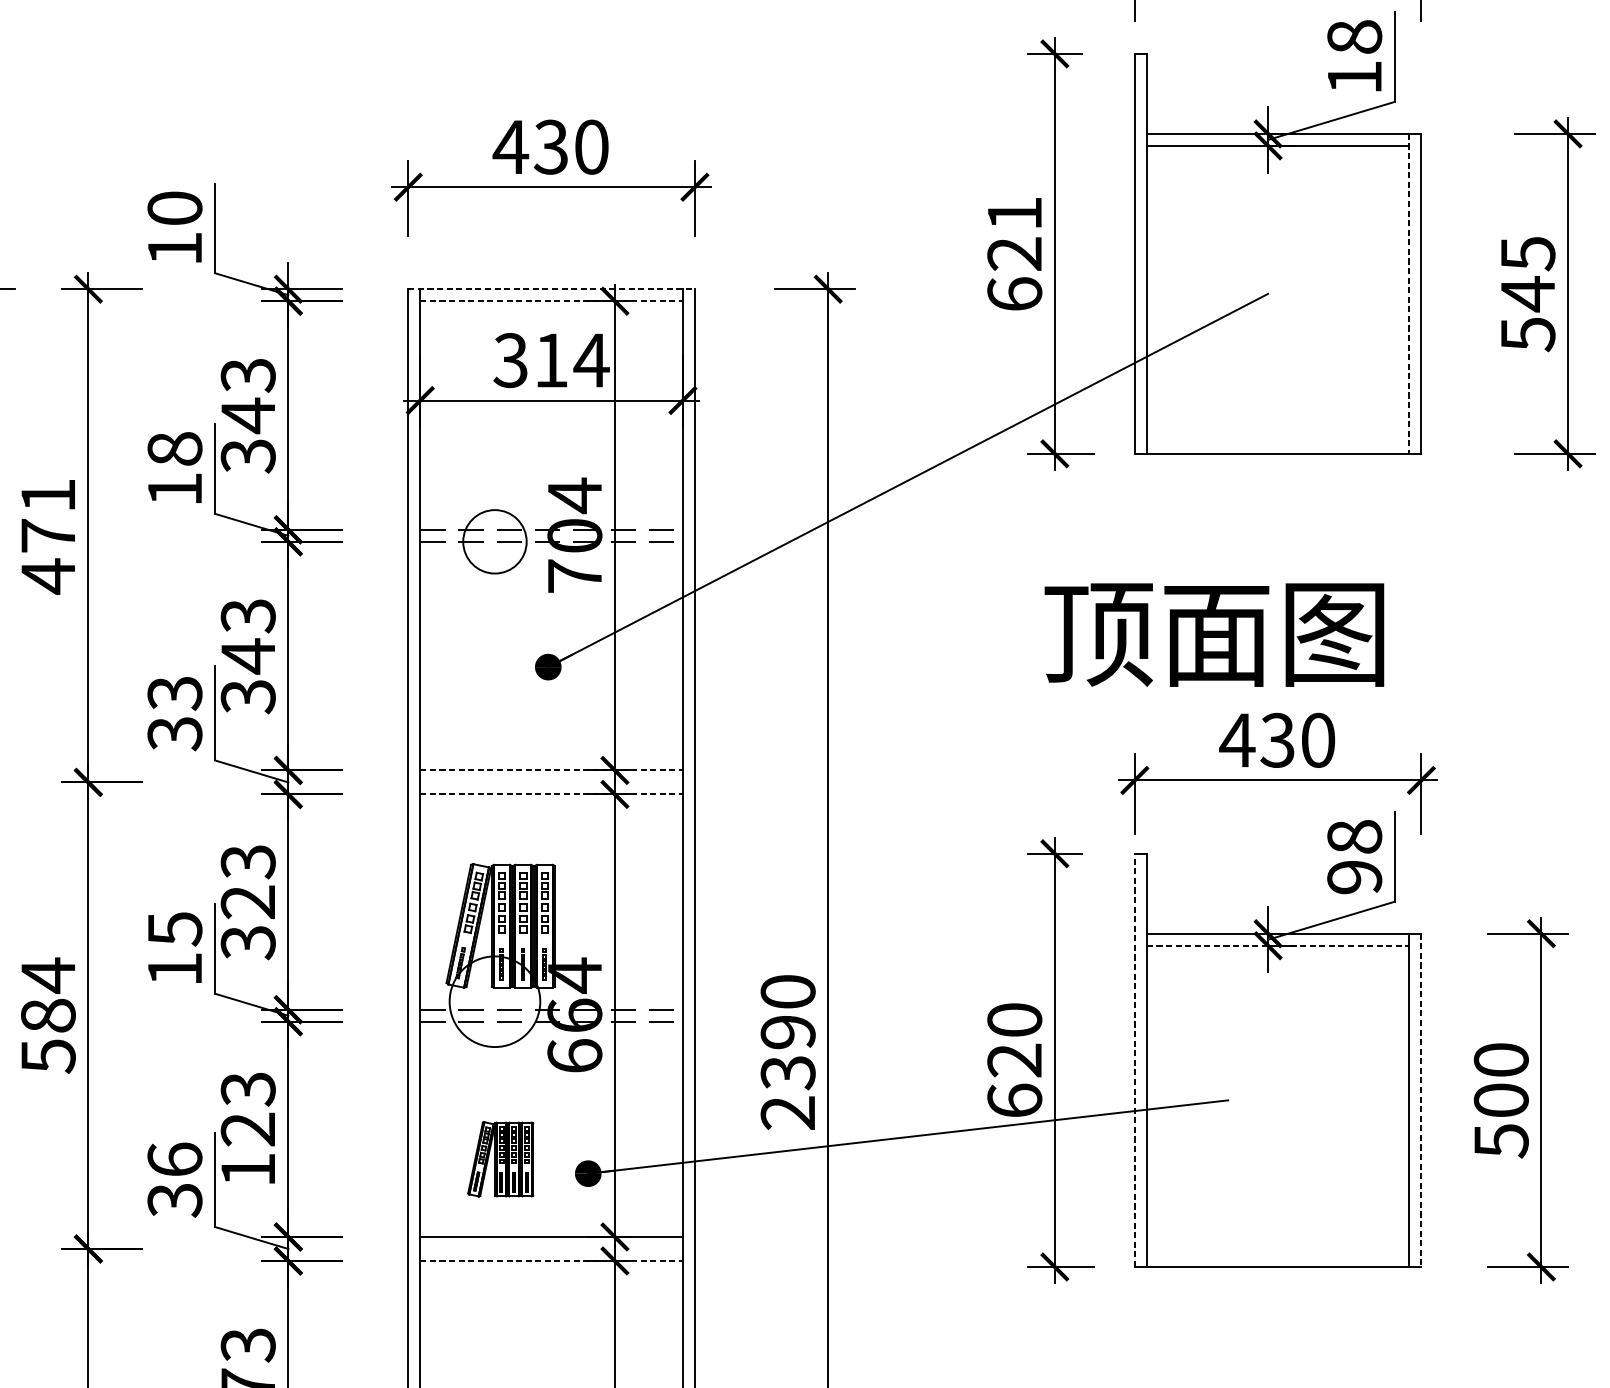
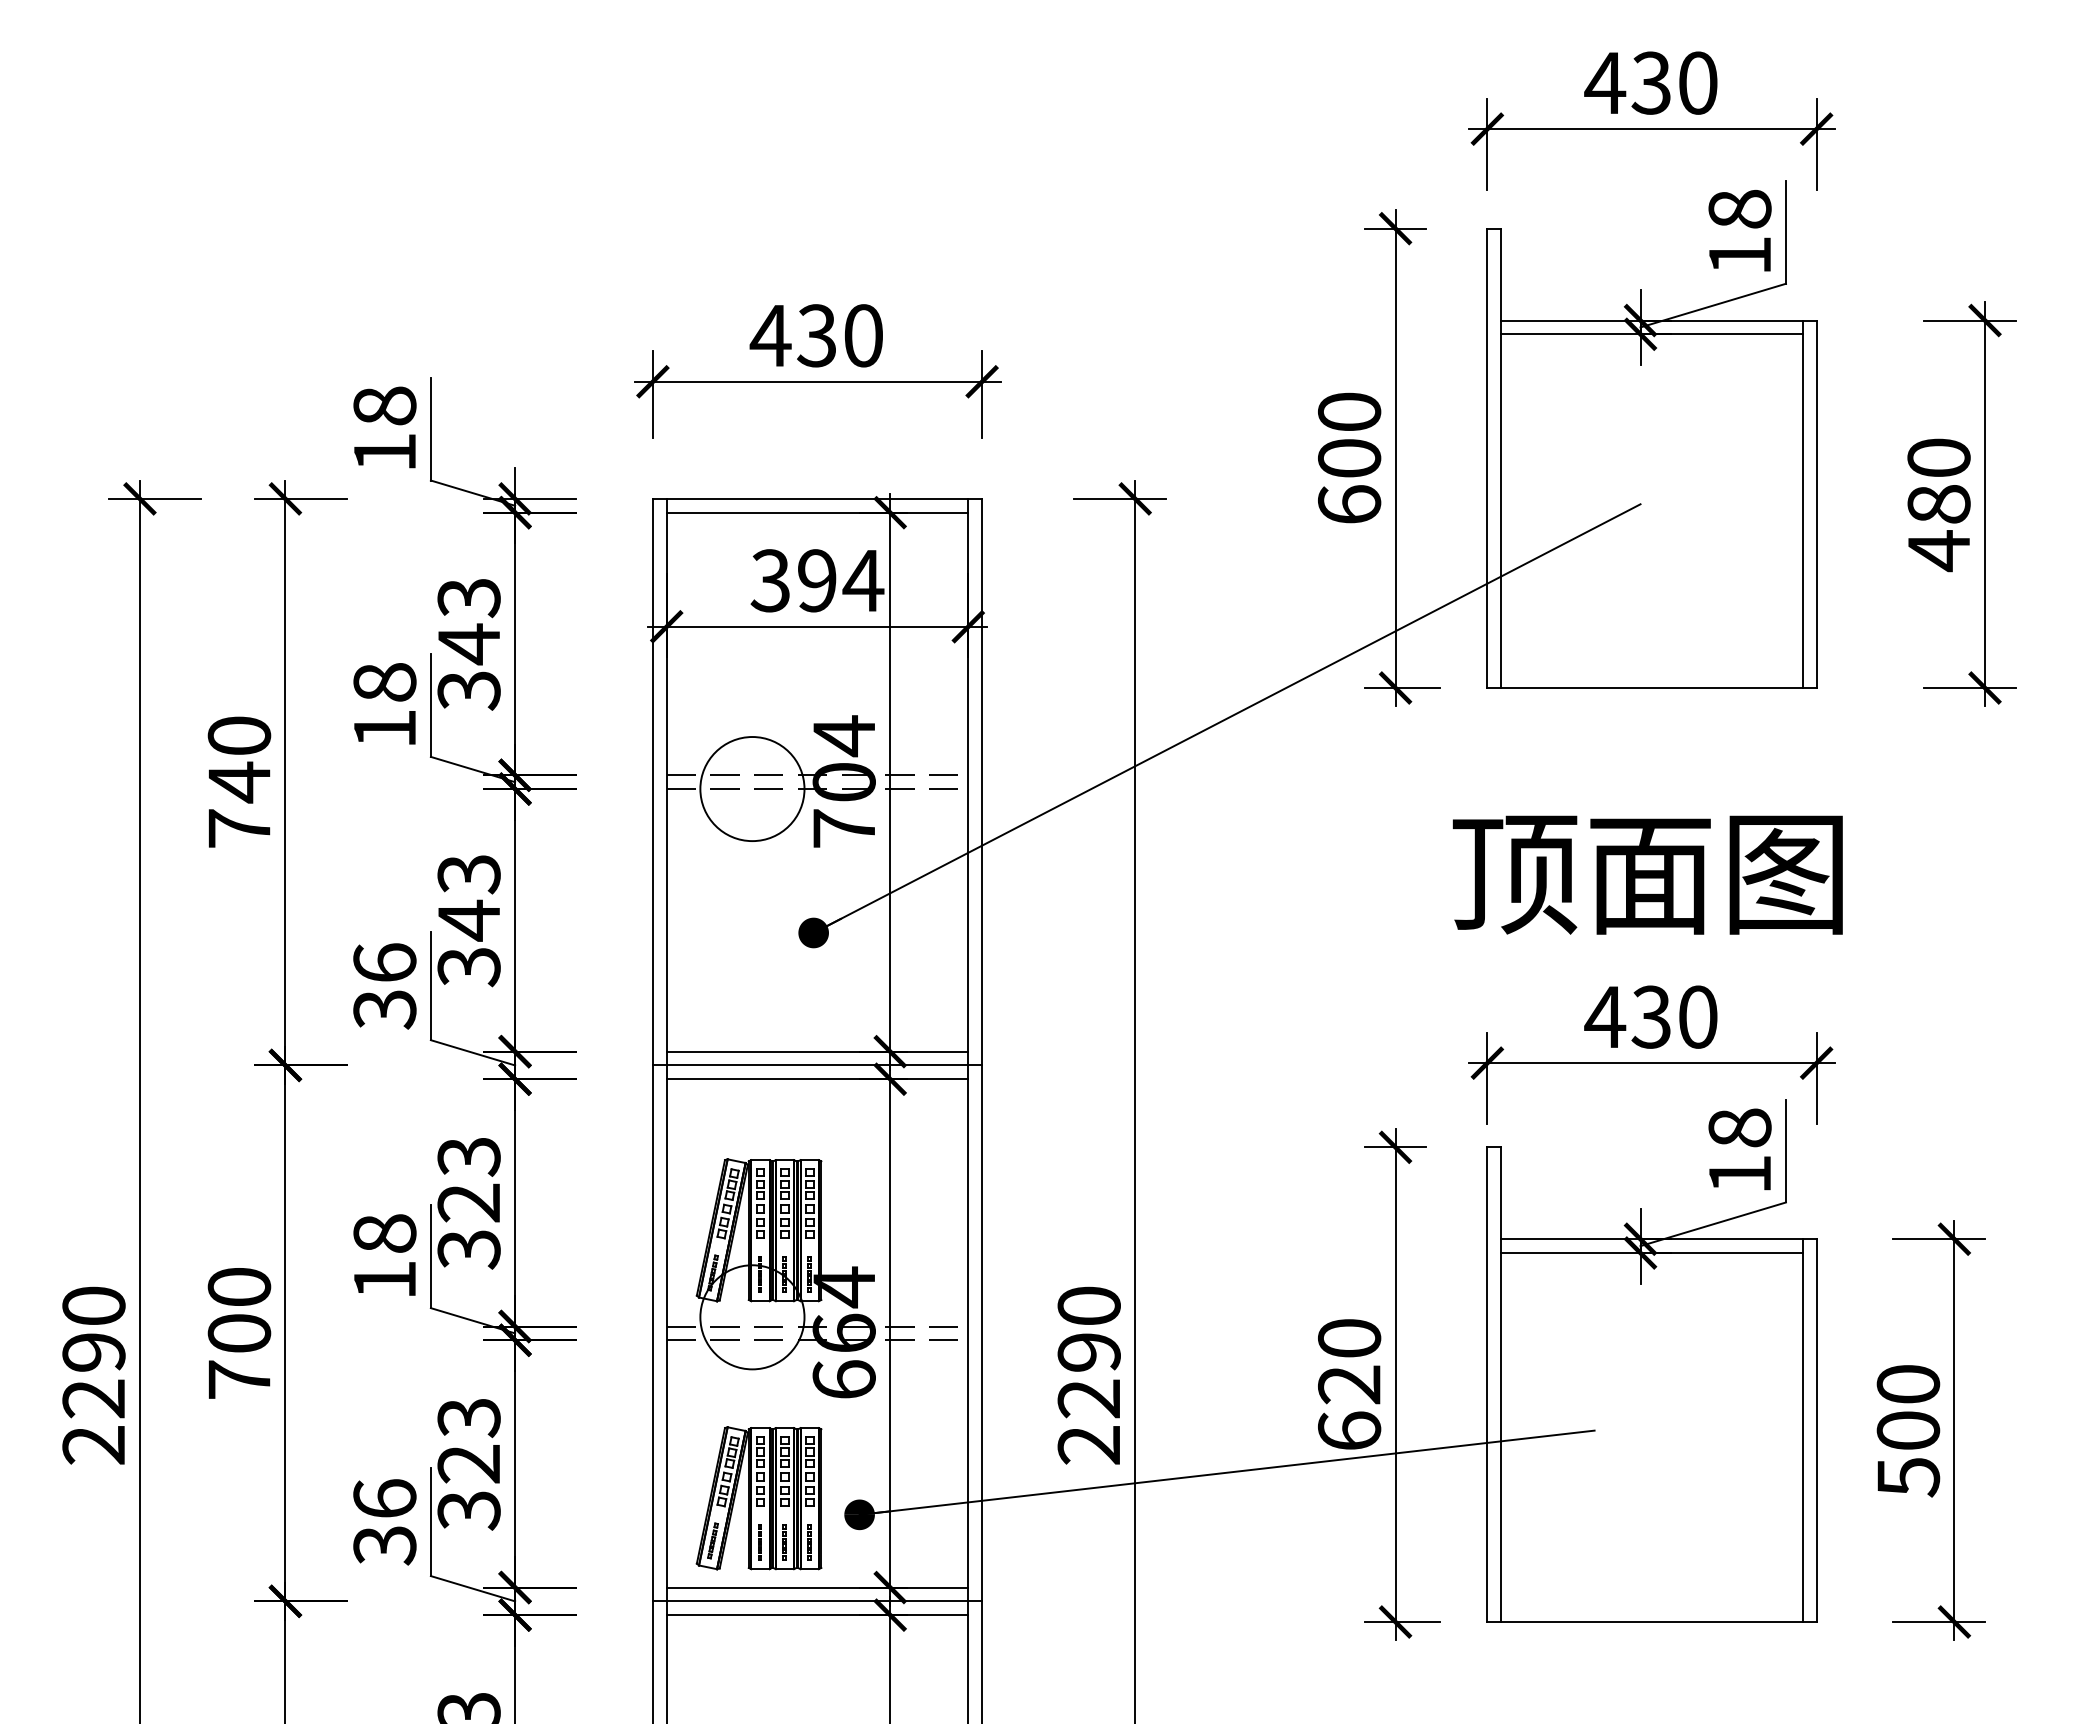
text: (174, 207) -> (384, 405), 10 -> 18
text: (1014, 233) -> (1349, 434), 621 -> 600
line: (551, 288) -> (817, 498), dashed -> solid
line: (1409, 294) -> (1802, 504), dashed -> solid
text: (1527, 294) -> (1938, 505), 545 -> 480
line: (551, 301) -> (817, 512), dashed -> solid
text: (551, 360) -> (817, 580), 314 -> 394
text: (48, 536) -> (239, 782), 471 -> 740
circle: (495, 542) -> (752, 789), size x1.43
text: (1214, 634) -> (1647, 874), moved
text: (174, 693) -> (384, 963), 33 -> 36
line: (551, 770) -> (817, 1051), dashed -> solid
line: (551, 782) -> (817, 1065), added
line: (551, 794) -> (817, 1079), dashed -> solid
text: (1354, 877) -> (1739, 1174), 98 -> 18
text: (174, 929) -> (384, 1234), 15 -> 18
line: (1278, 946) -> (1652, 1253), dashed -> solid
text: (48, 1015) -> (239, 1333), 584 -> 700
line: (1134, 1060) -> (1487, 1384), dashed -> solid
text: (787, 1073) -> (1088, 1399), 2390 -> 2290
line: (1421, 1101) -> (1816, 1431), dashed -> solid
part: (500, 1159) -> (758, 1498), size x1.67
text: (247, 1169) -> (468, 1510), 123 -> 323
line: (551, 1249) -> (817, 1601), added
line: (551, 1261) -> (817, 1615), dashed -> solid

